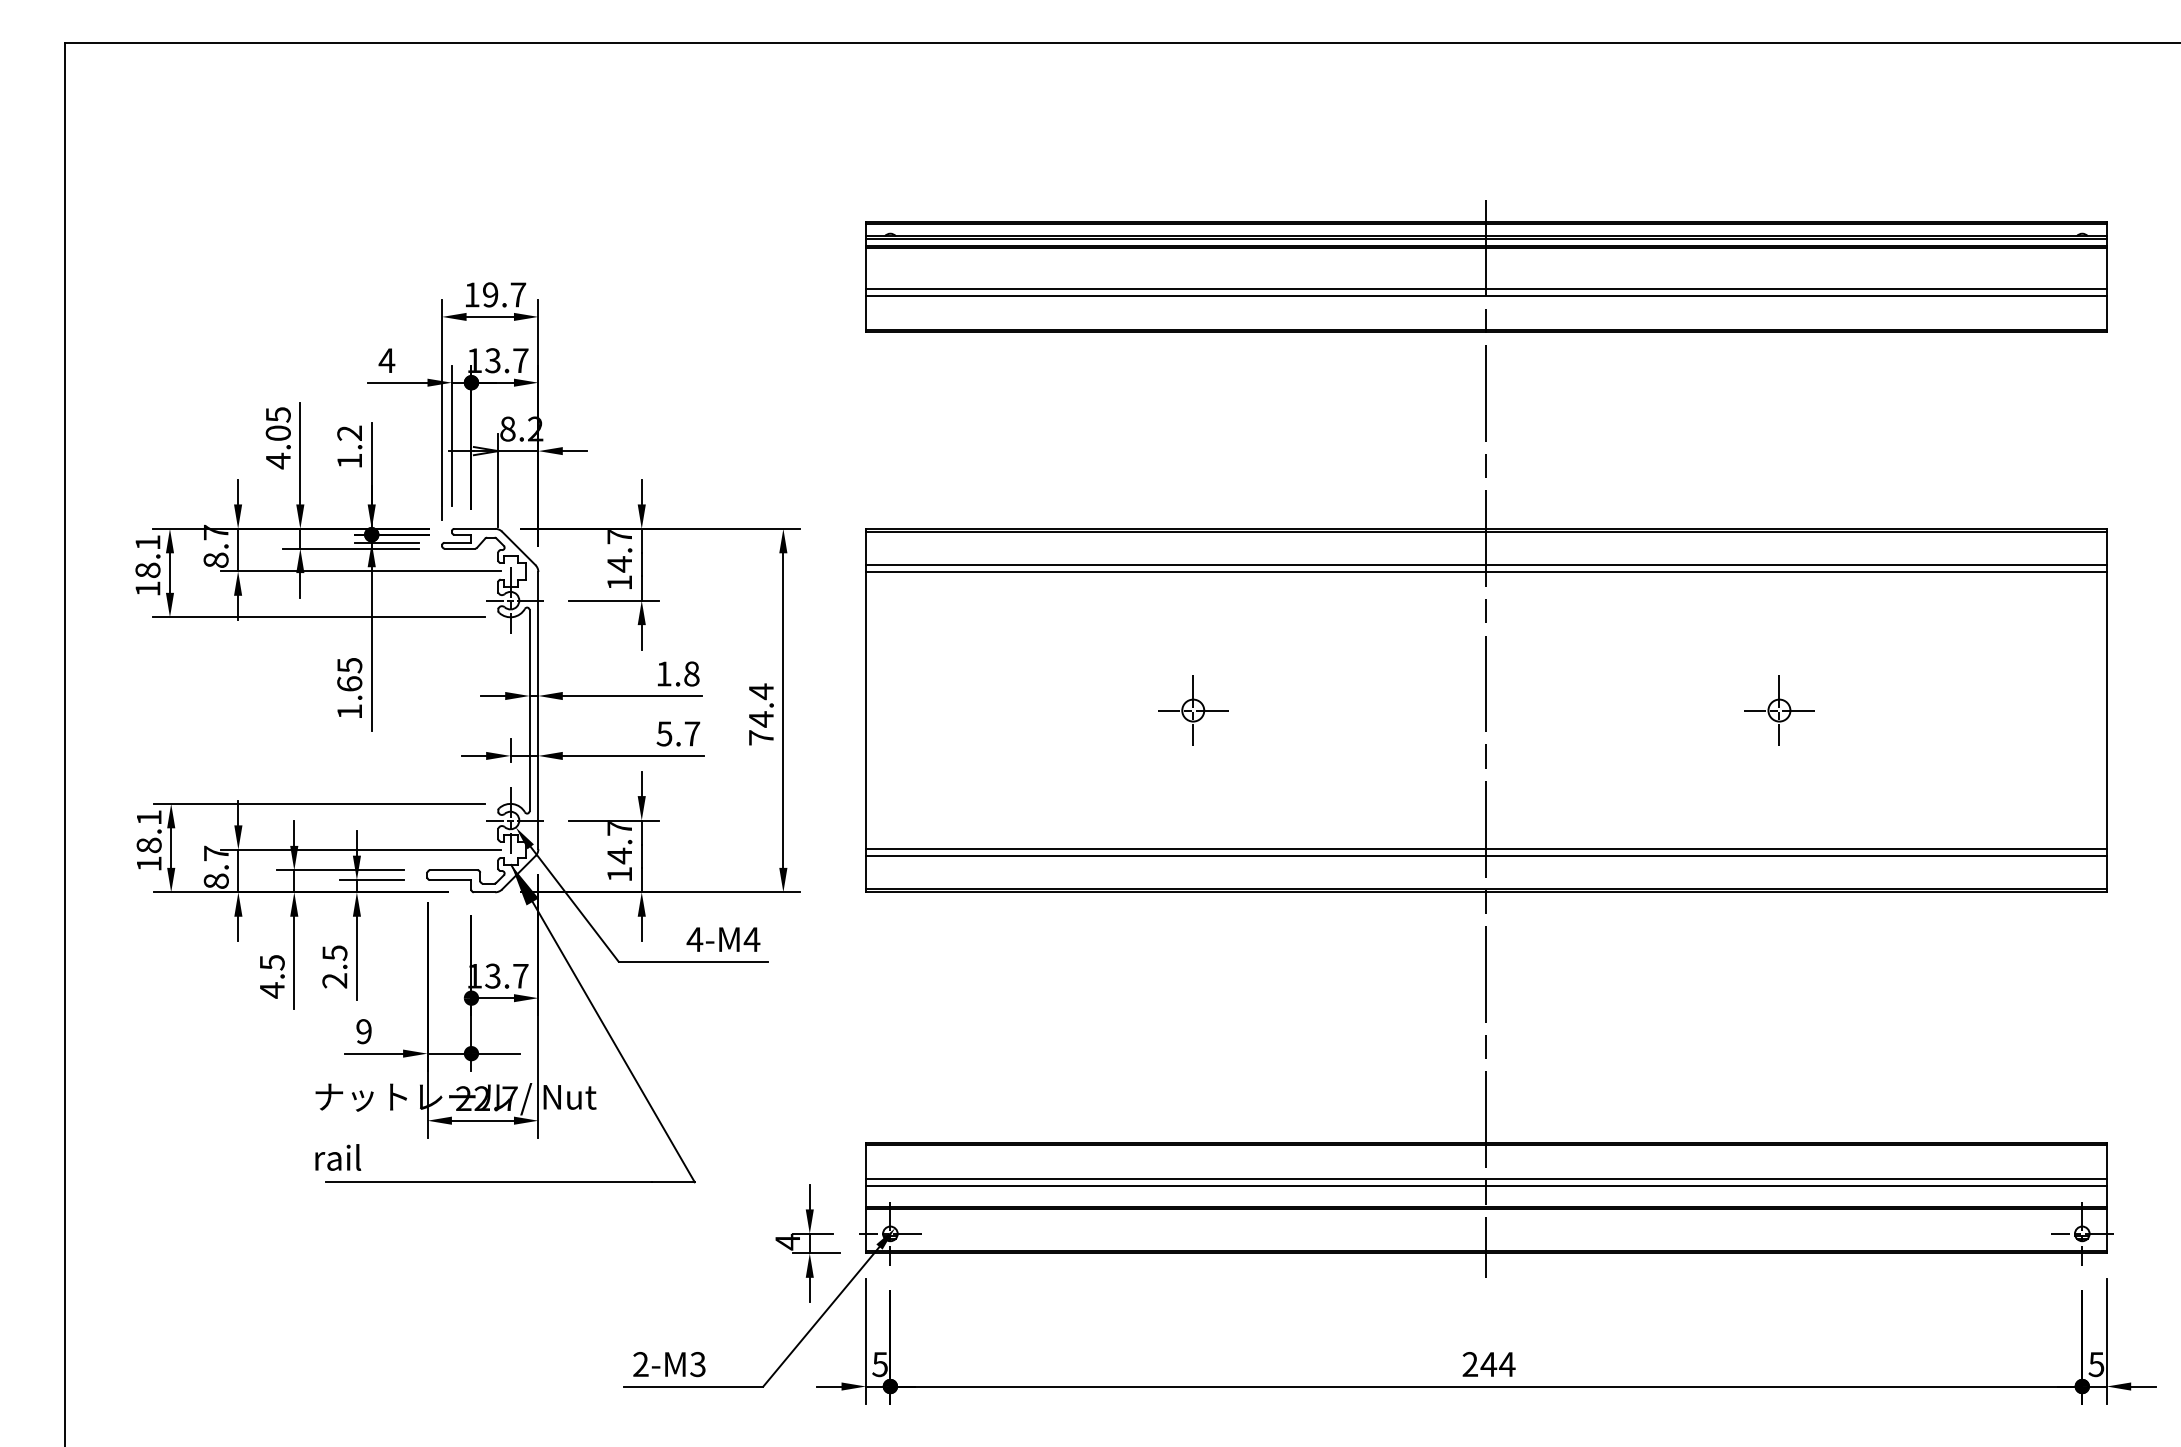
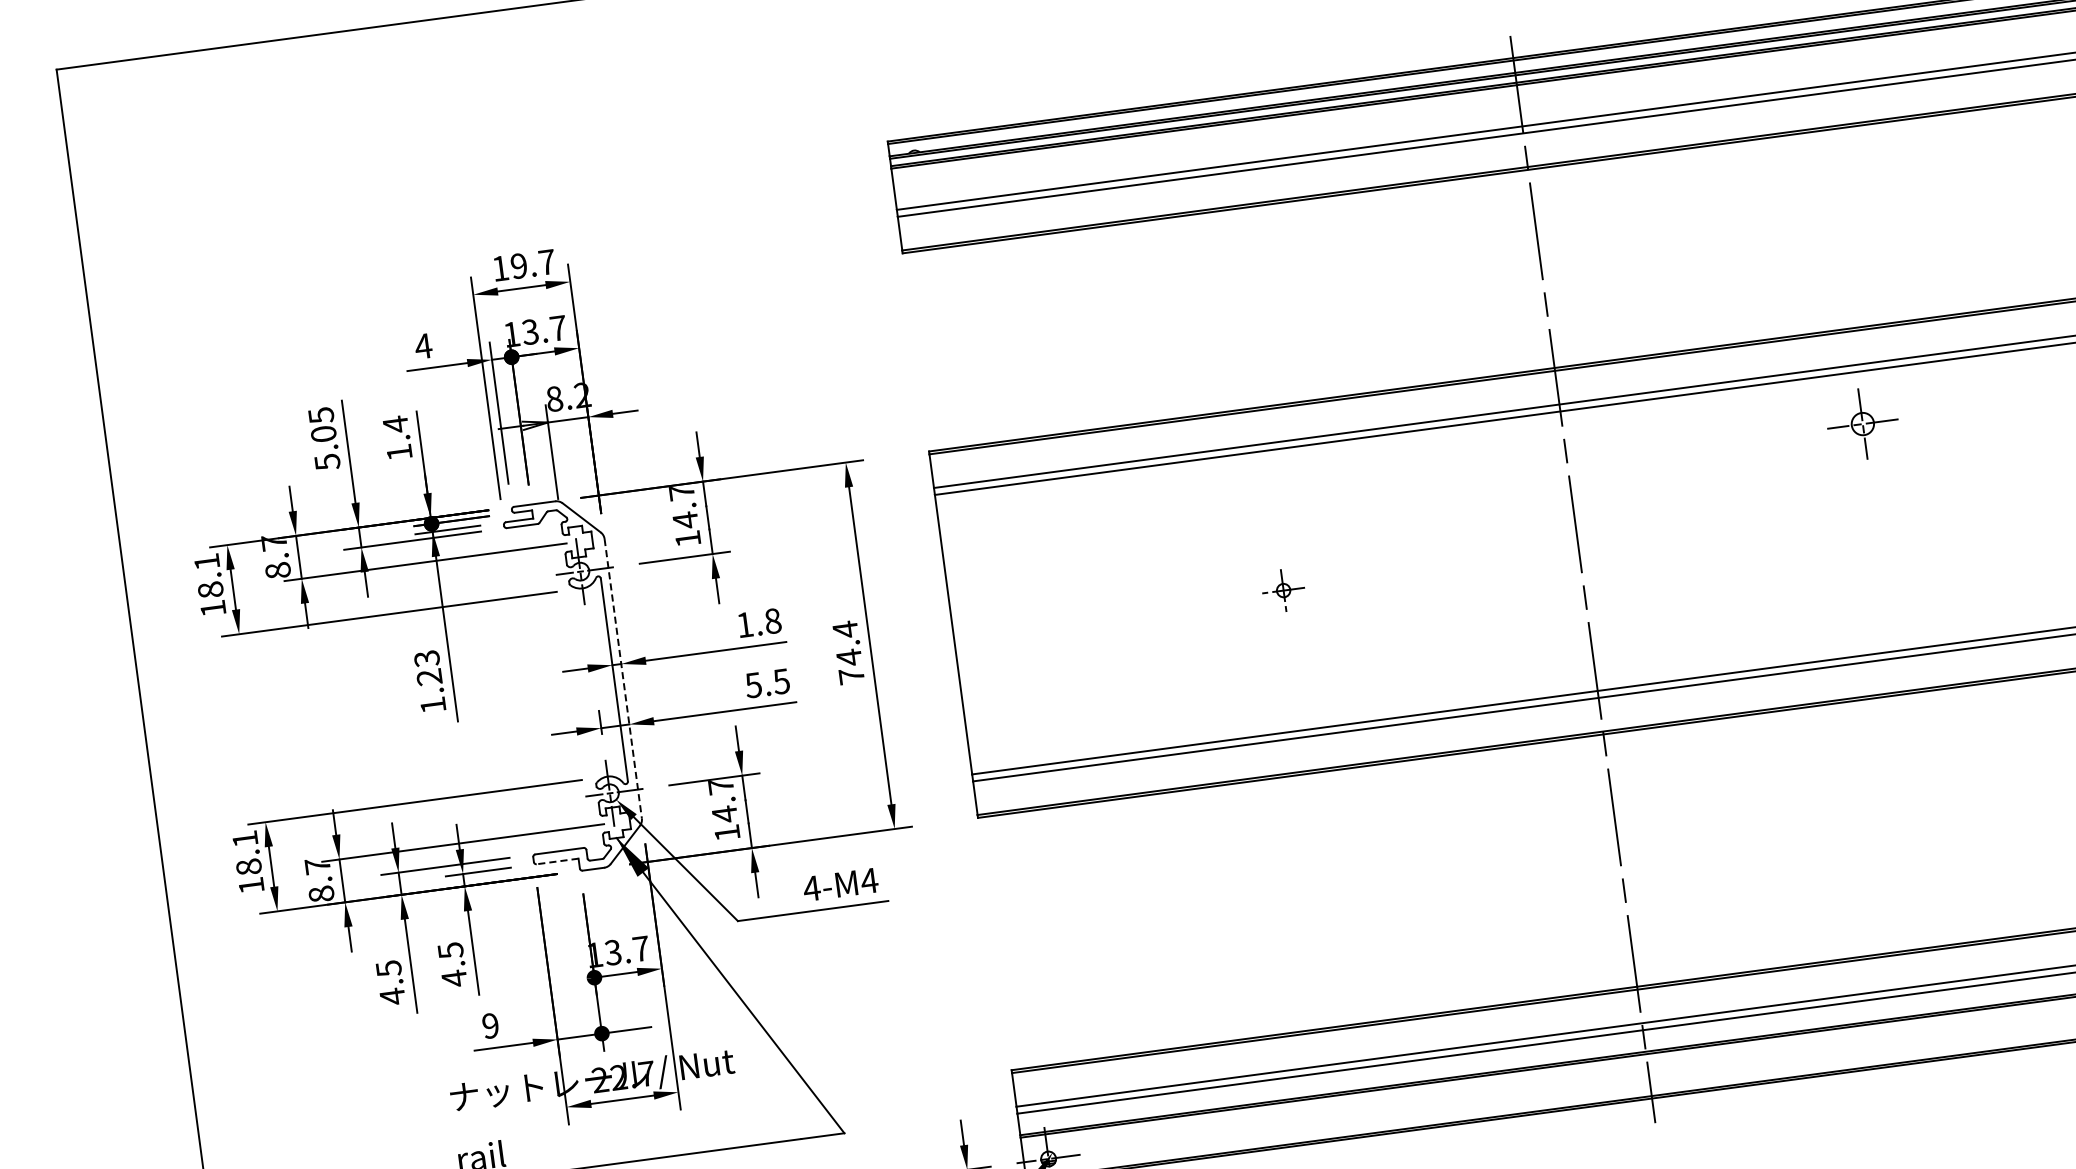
text: (349, 433) -> (395, 424), 1.2 -> 1.4
text: (278, 460) -> (327, 461), 4.05 -> 5.05
text: (349, 674) -> (427, 667), 1.65 -> 1.23
line: (538, 710) -> (623, 678), solid -> dashed
part: (1193, 710) -> (1283, 590), size x0.6
part: (1779, 710) -> (1862, 423), moved
text: (692, 733) -> (781, 681), 5.7 -> 5.5
line: (450, 880) -> (557, 861), solid -> dashed
text: (334, 980) -> (454, 978), 2.5 -> 4.5

